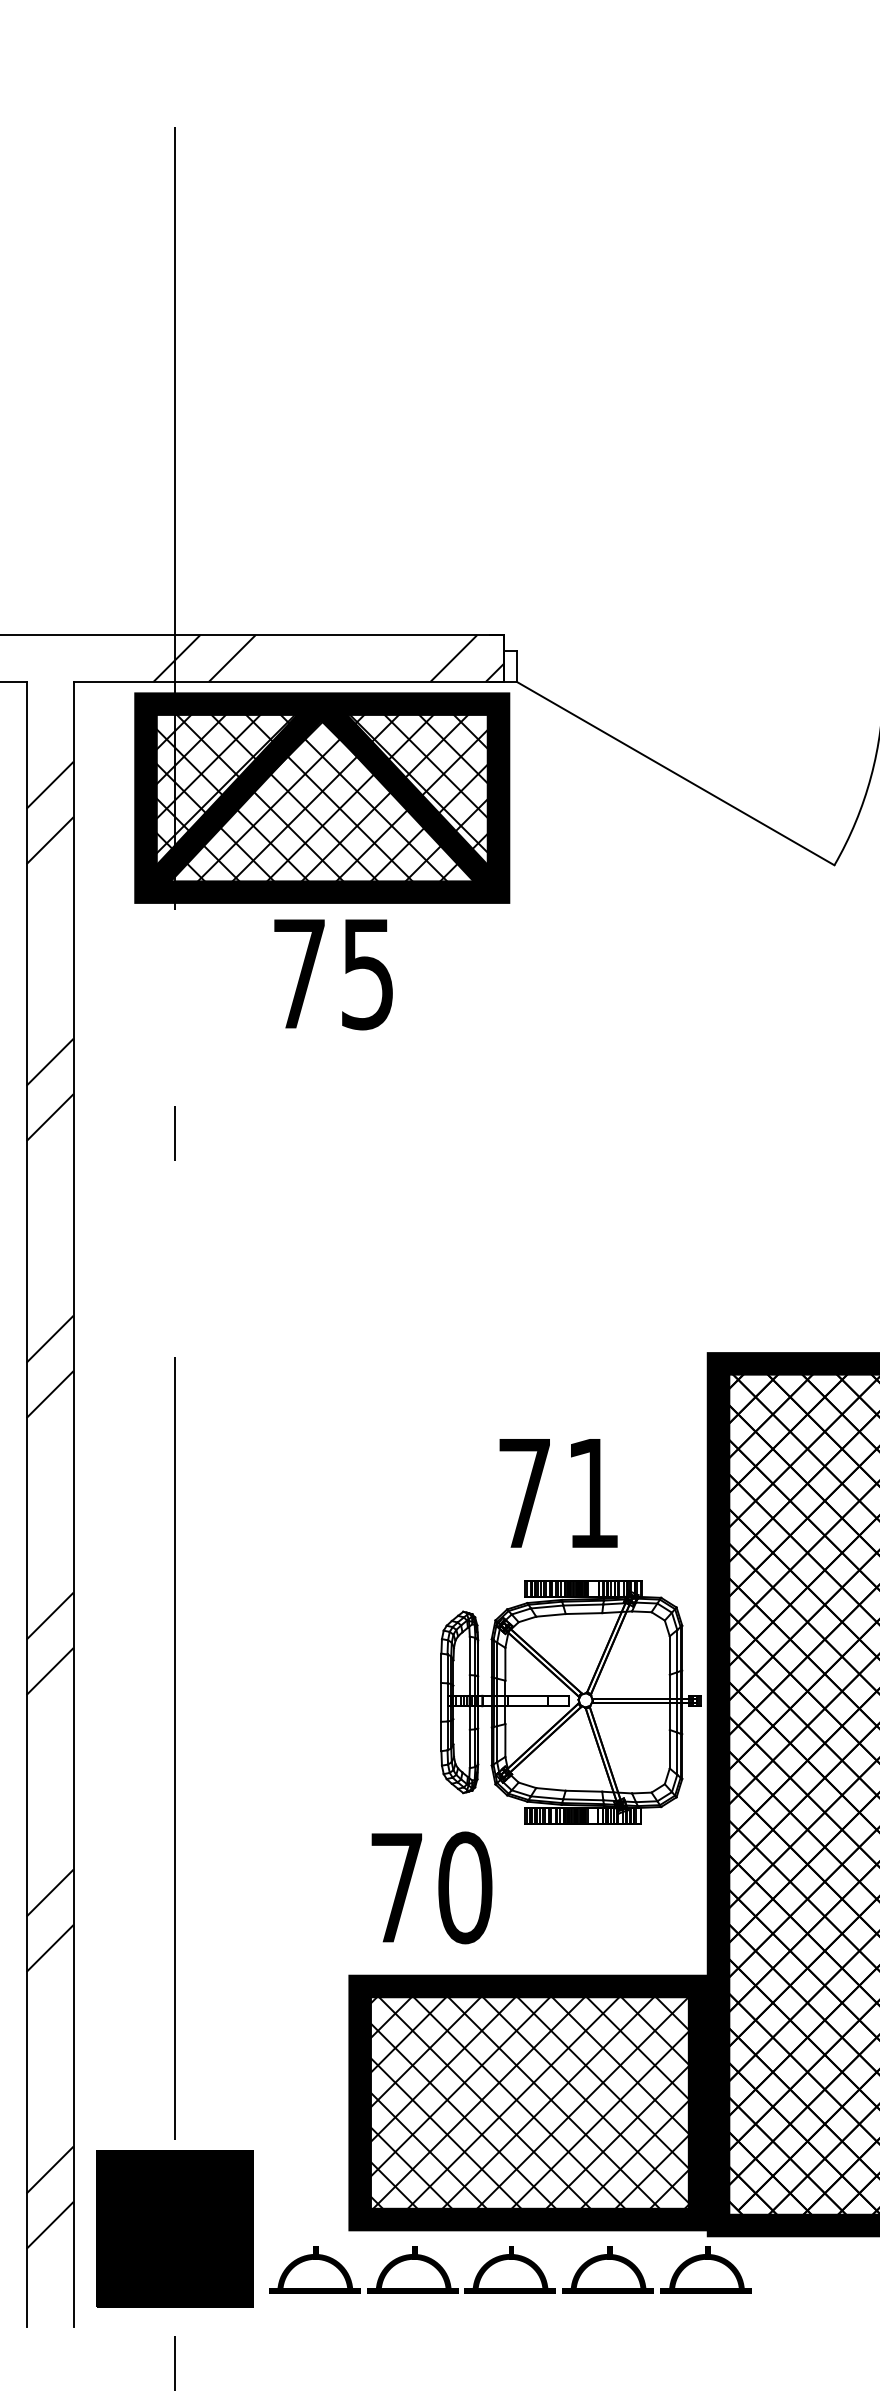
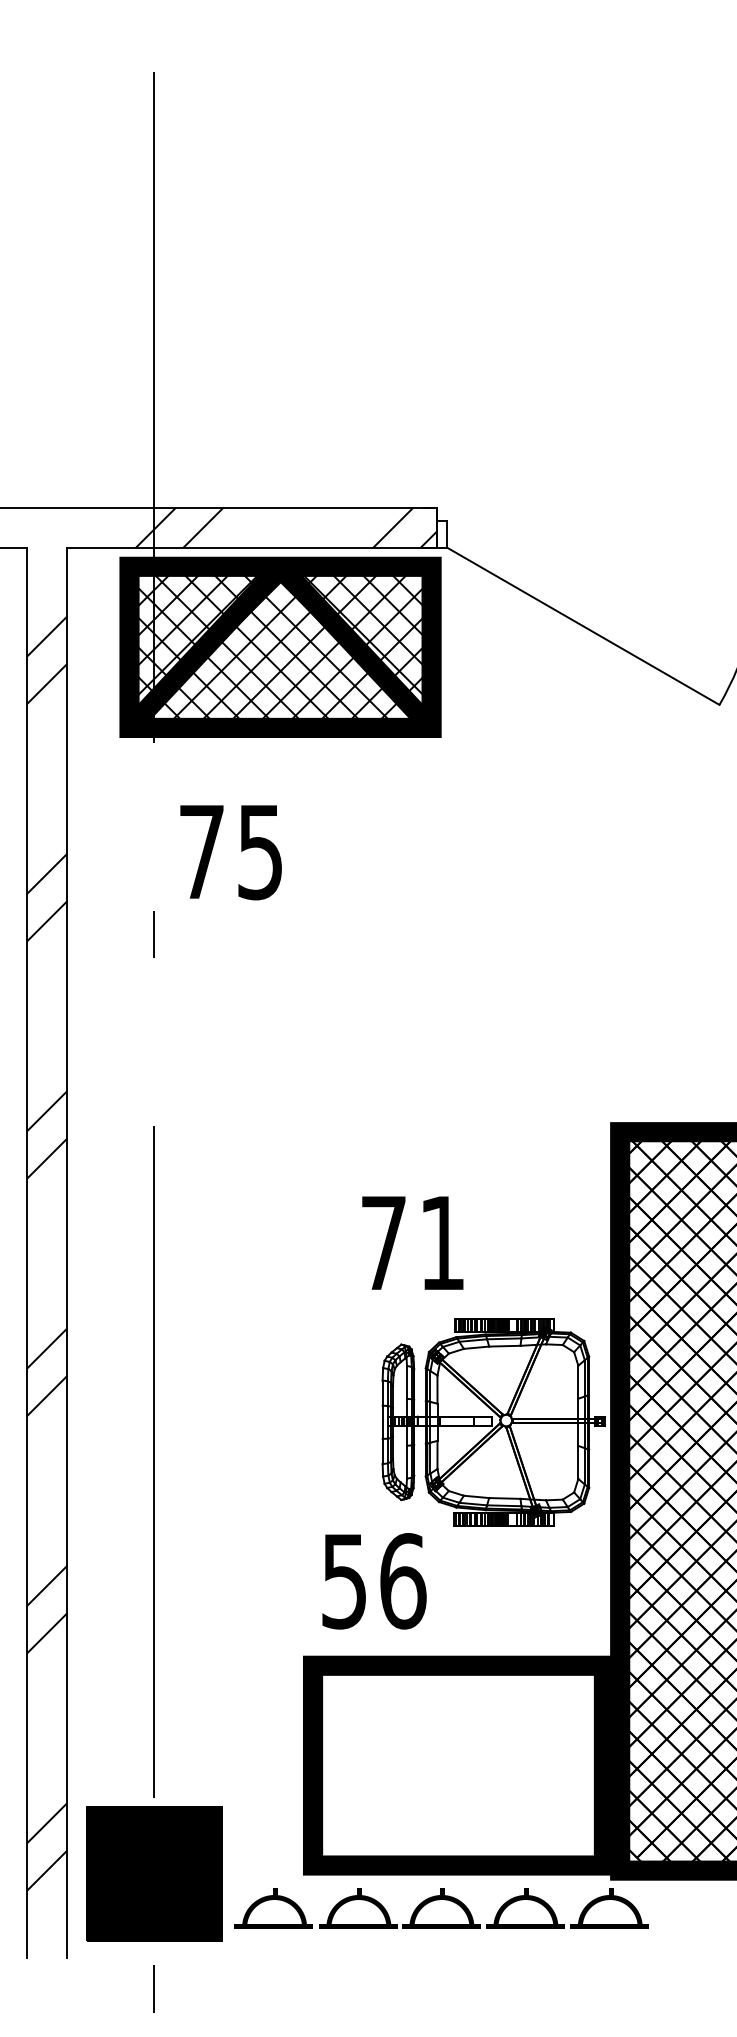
text: (333, 974) -> (231, 852), moved
text: (558, 1493) -> (412, 1243), moved
text: (431, 1887) -> (374, 1580), 70 -> 56
hatch: (529, 2102) -> (458, 1765), removed

